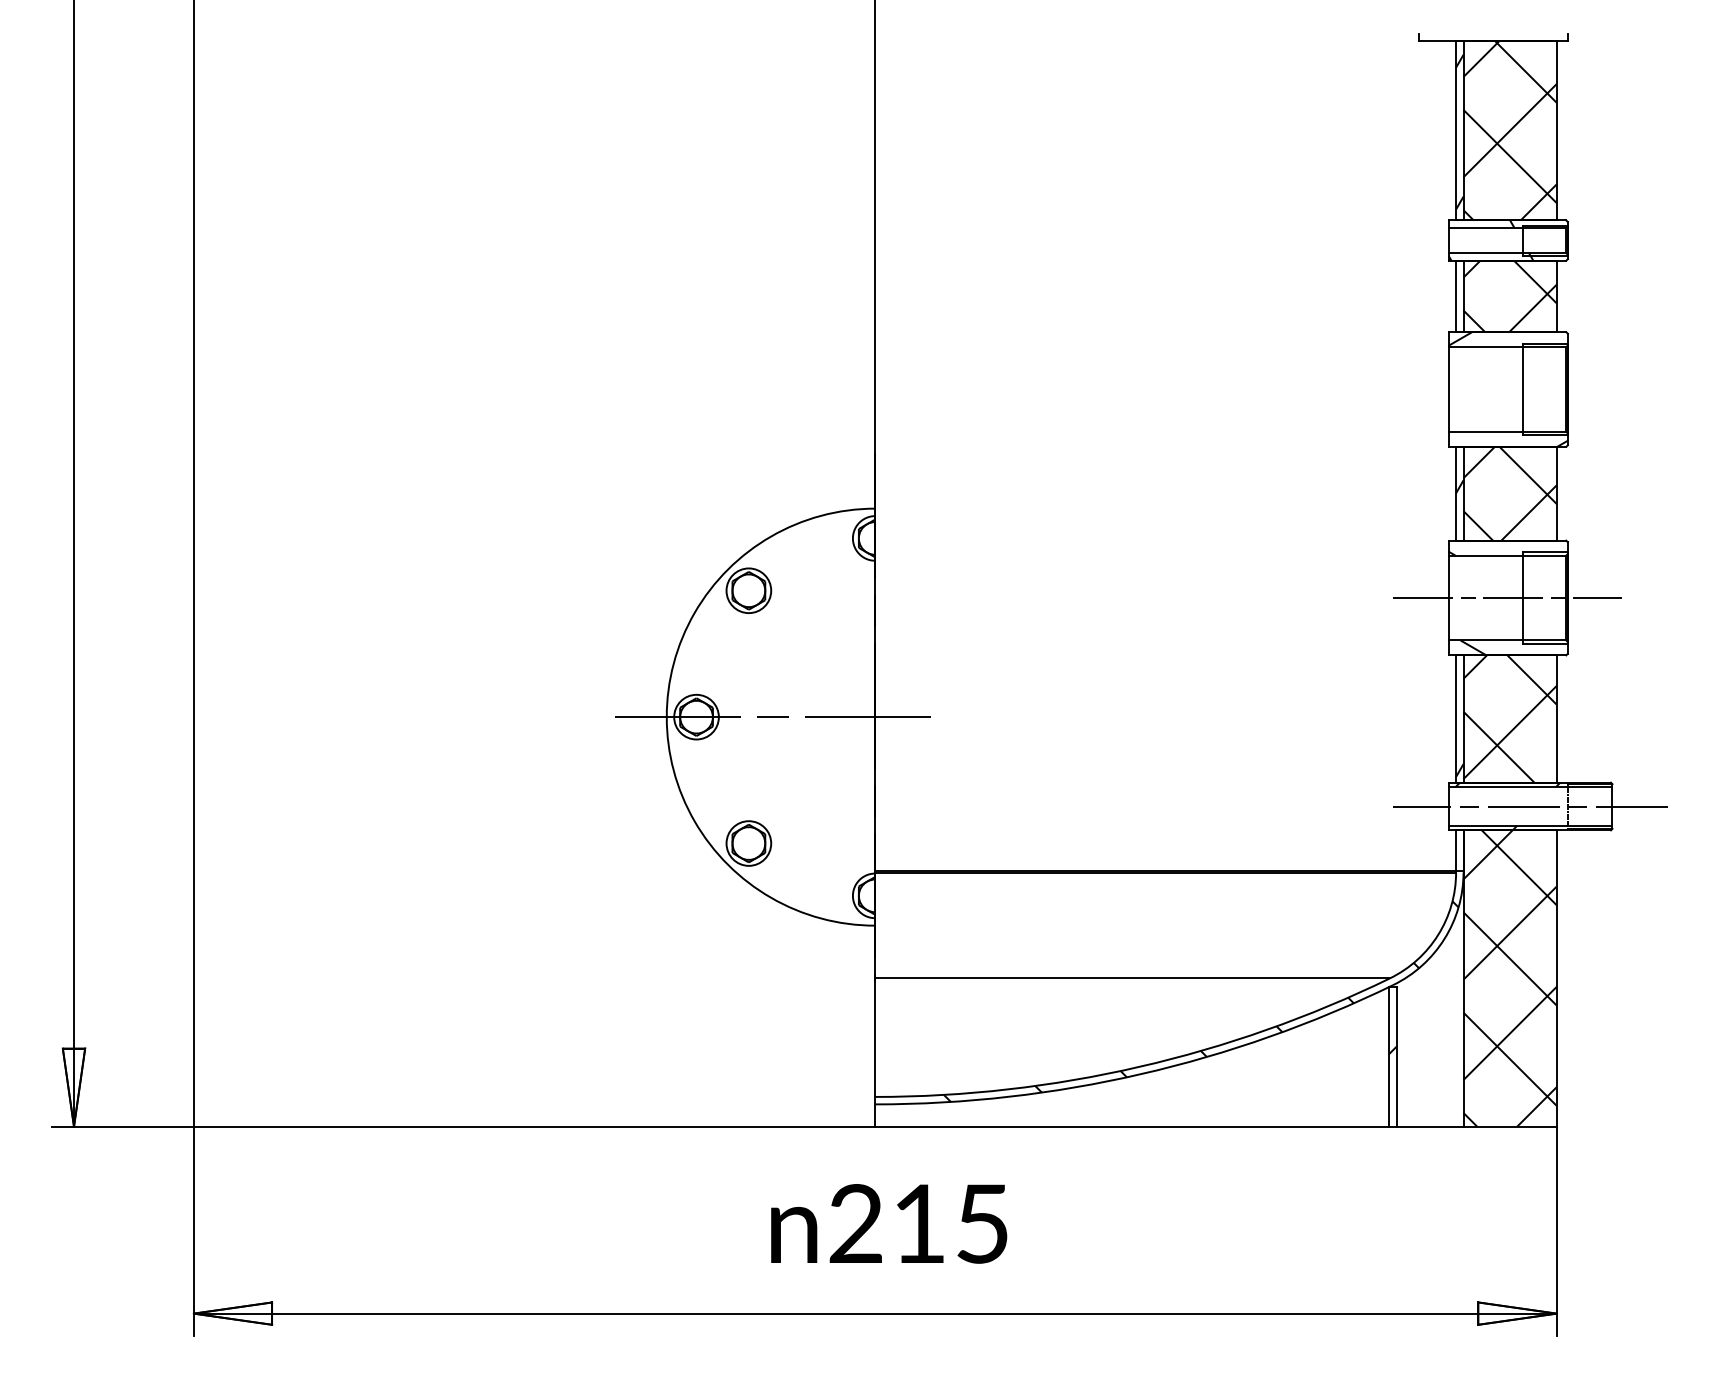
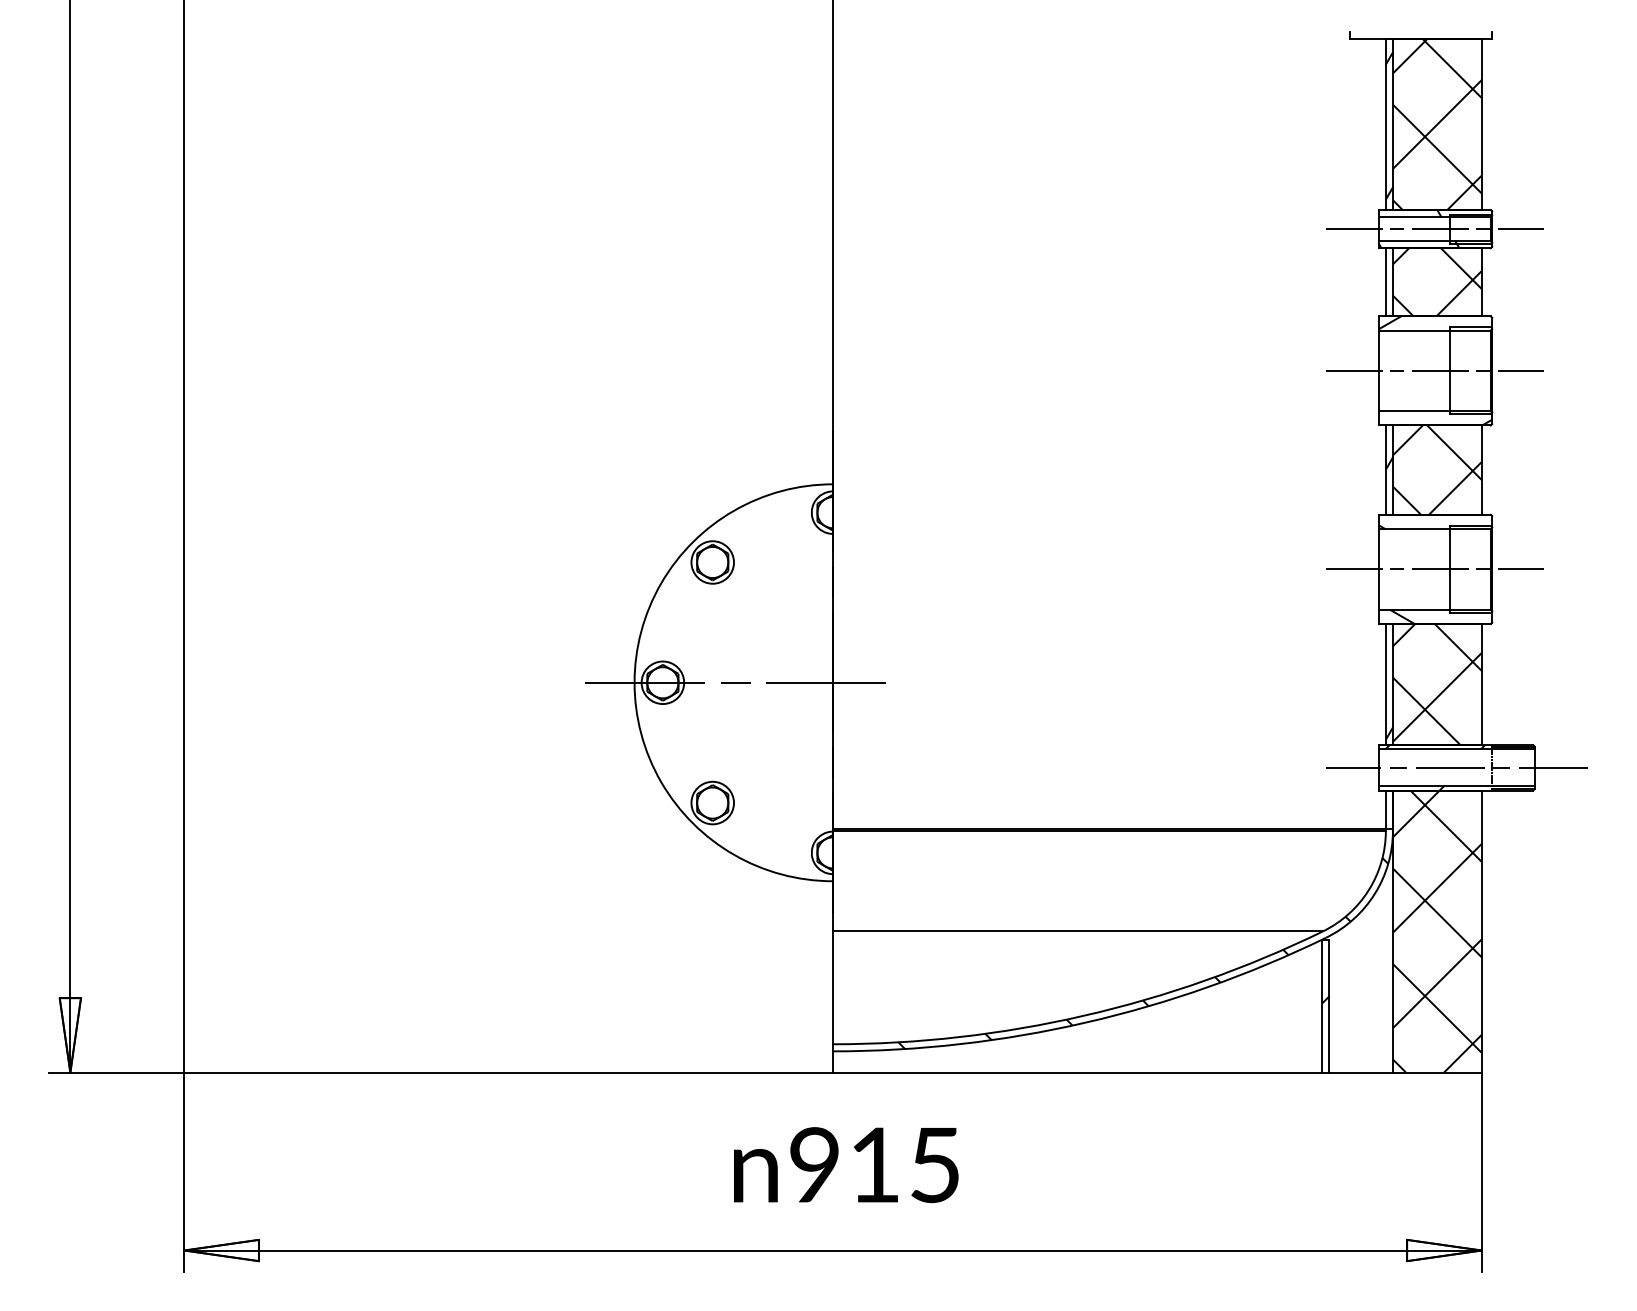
line: (1507, 240) -> (1434, 229), added
line: (1507, 389) -> (1434, 370), added
text: (855, 1223) -> (814, 1164), 215 -> 915

